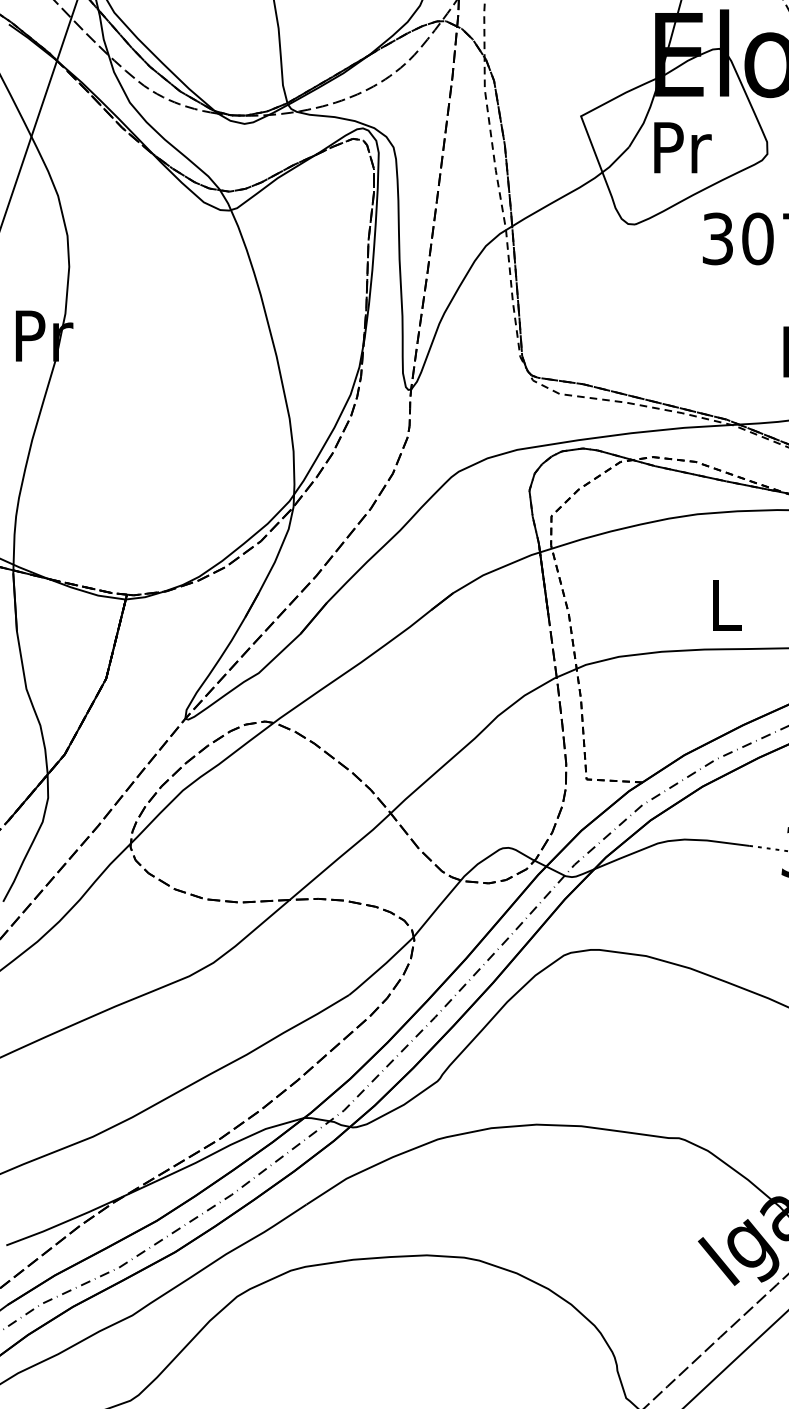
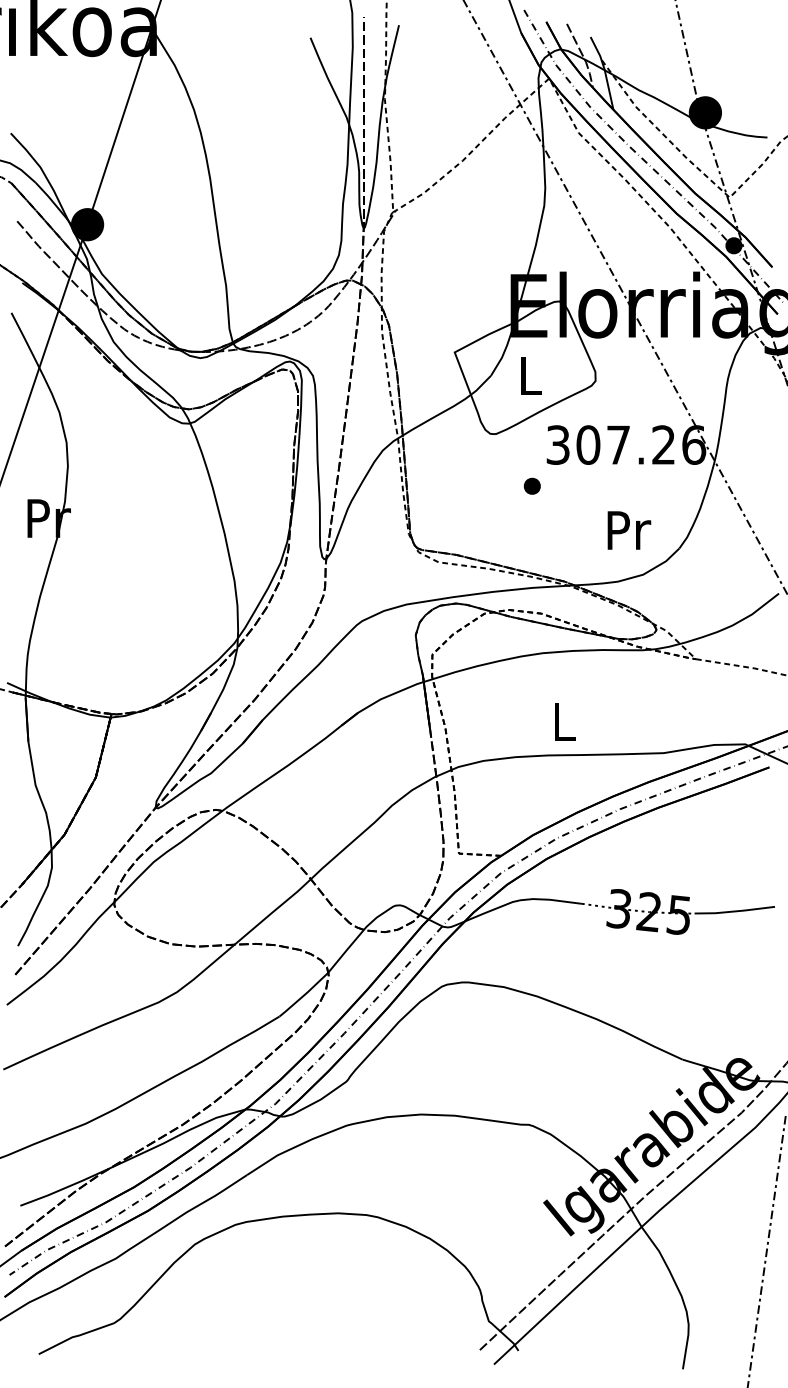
text: (682, 148) -> (531, 376), Pr -> L
part: (682, 292) -> (531, 485), added

